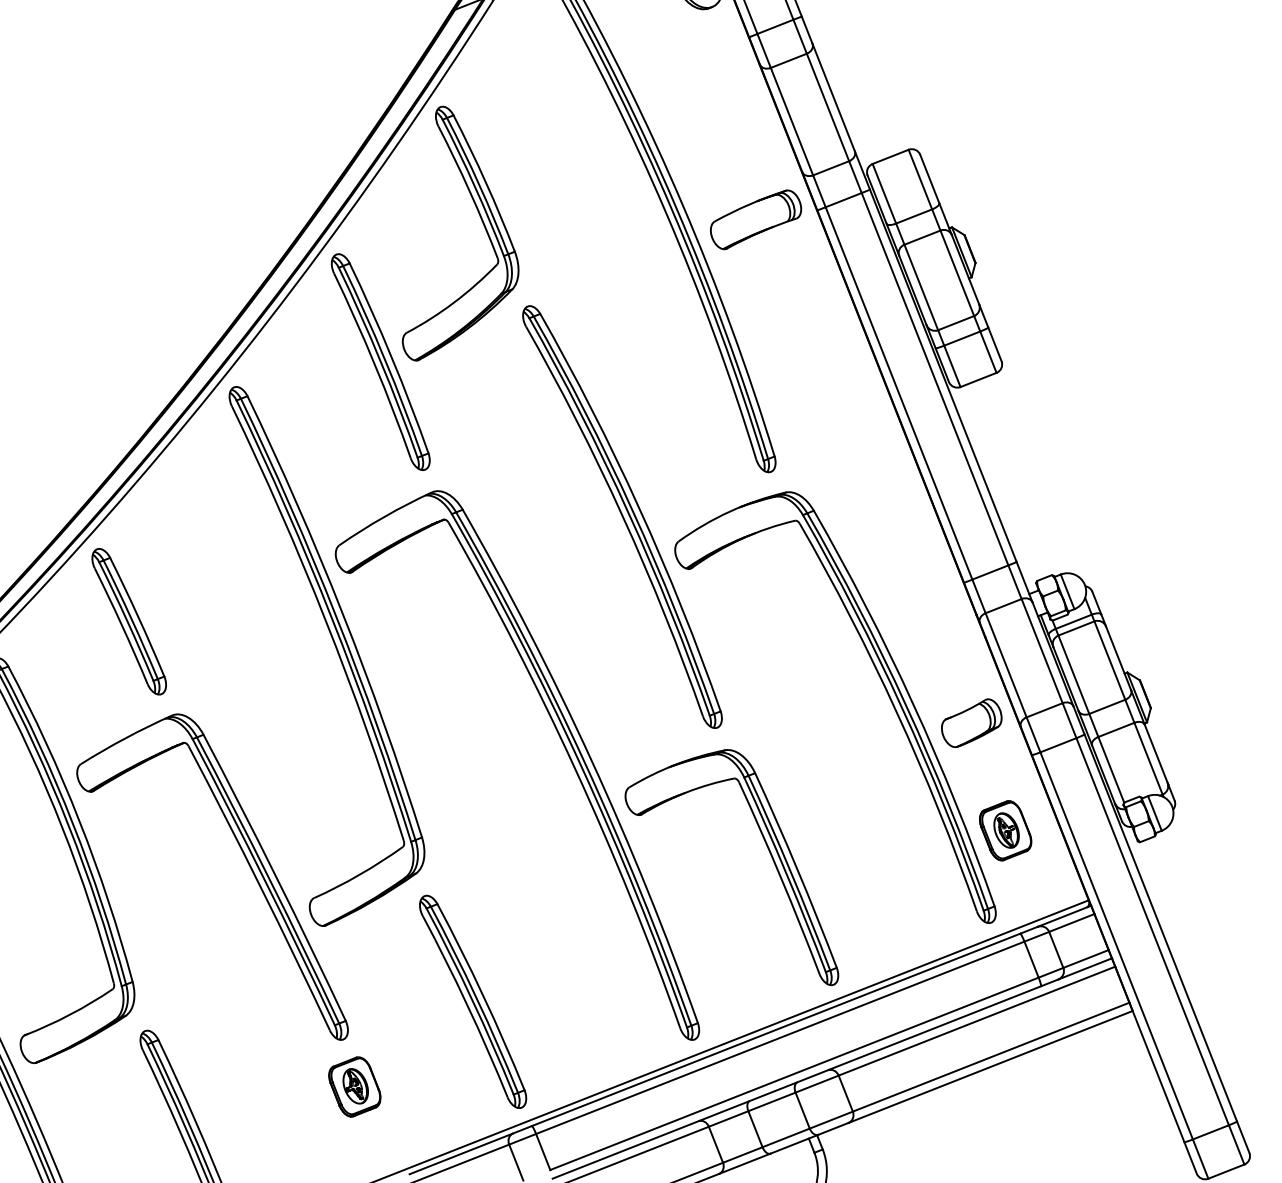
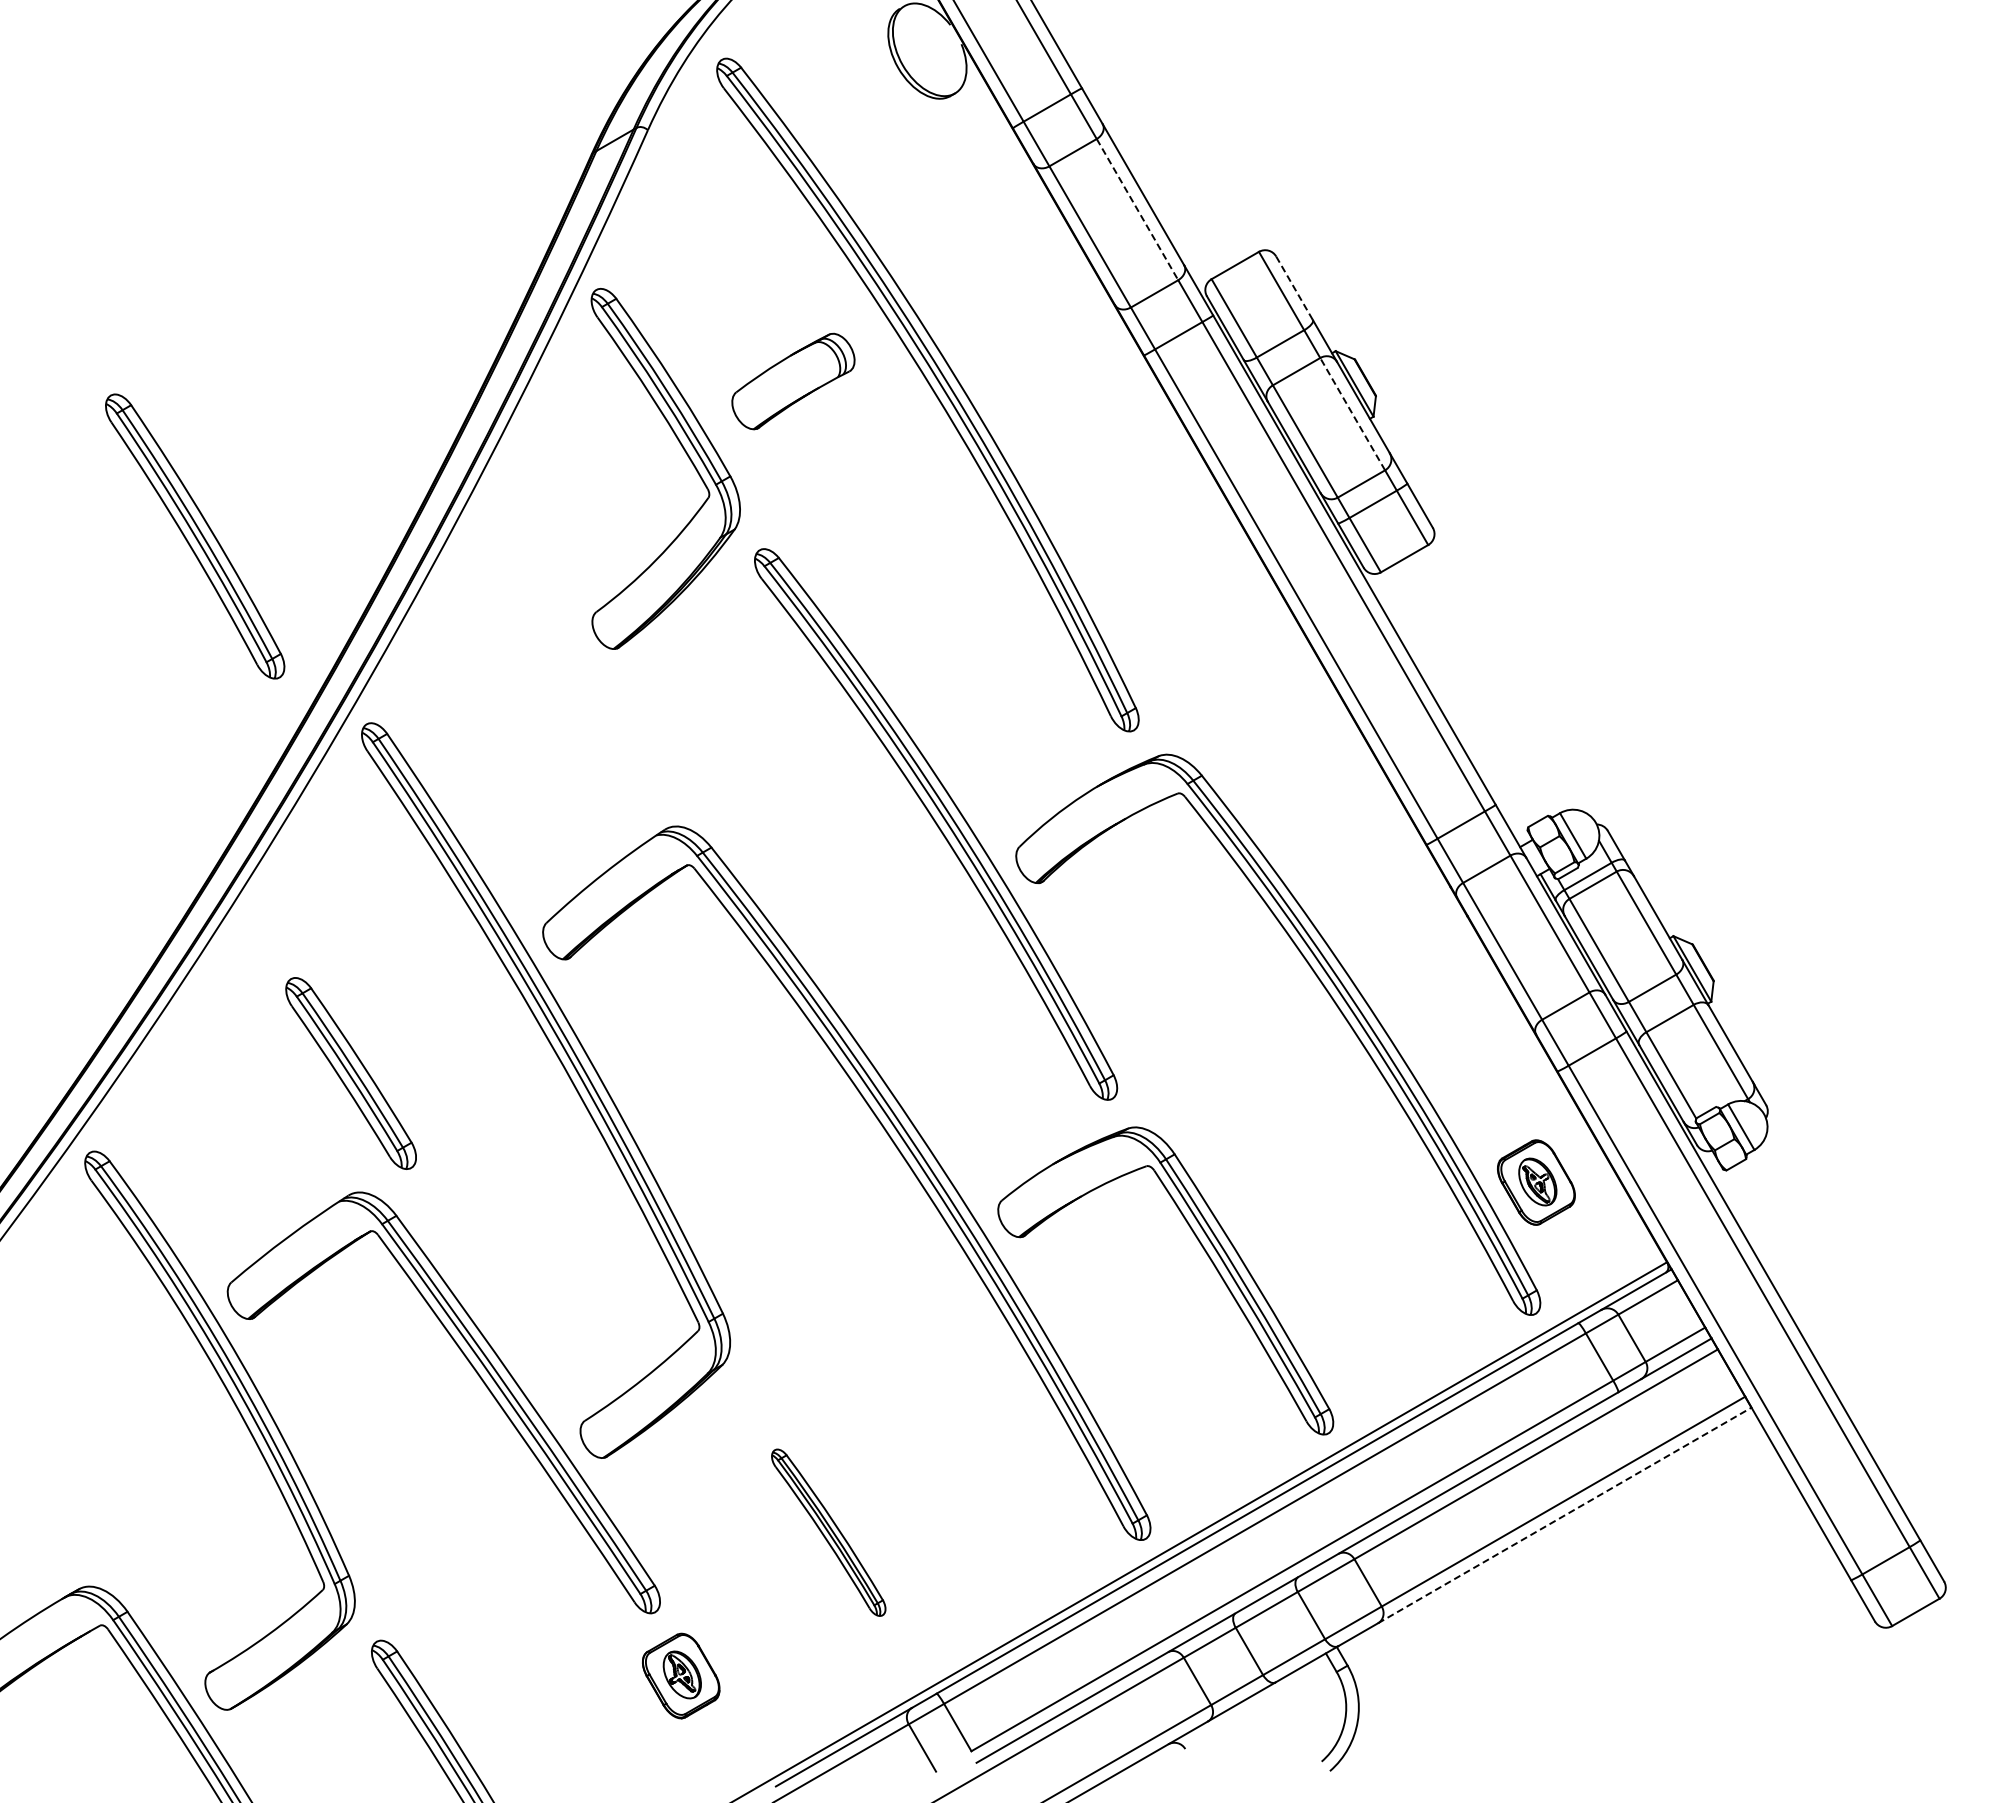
line: (828, 107) -> (1137, 209), solid -> dashed
line: (929, 179) -> (1294, 288), solid -> dashed
part: (756, 219) -> (793, 381), moved
line: (957, 273) -> (1352, 414), solid -> dashed
part: (381, 362) -> (195, 536), moved
part: (128, 621) -> (350, 1073), moved
part: (971, 723) -> (1466, 1039), removed
part: (473, 1001) -> (828, 1532), size x0.6
line: (990, 1066) -> (1564, 1515), solid -> dashed

